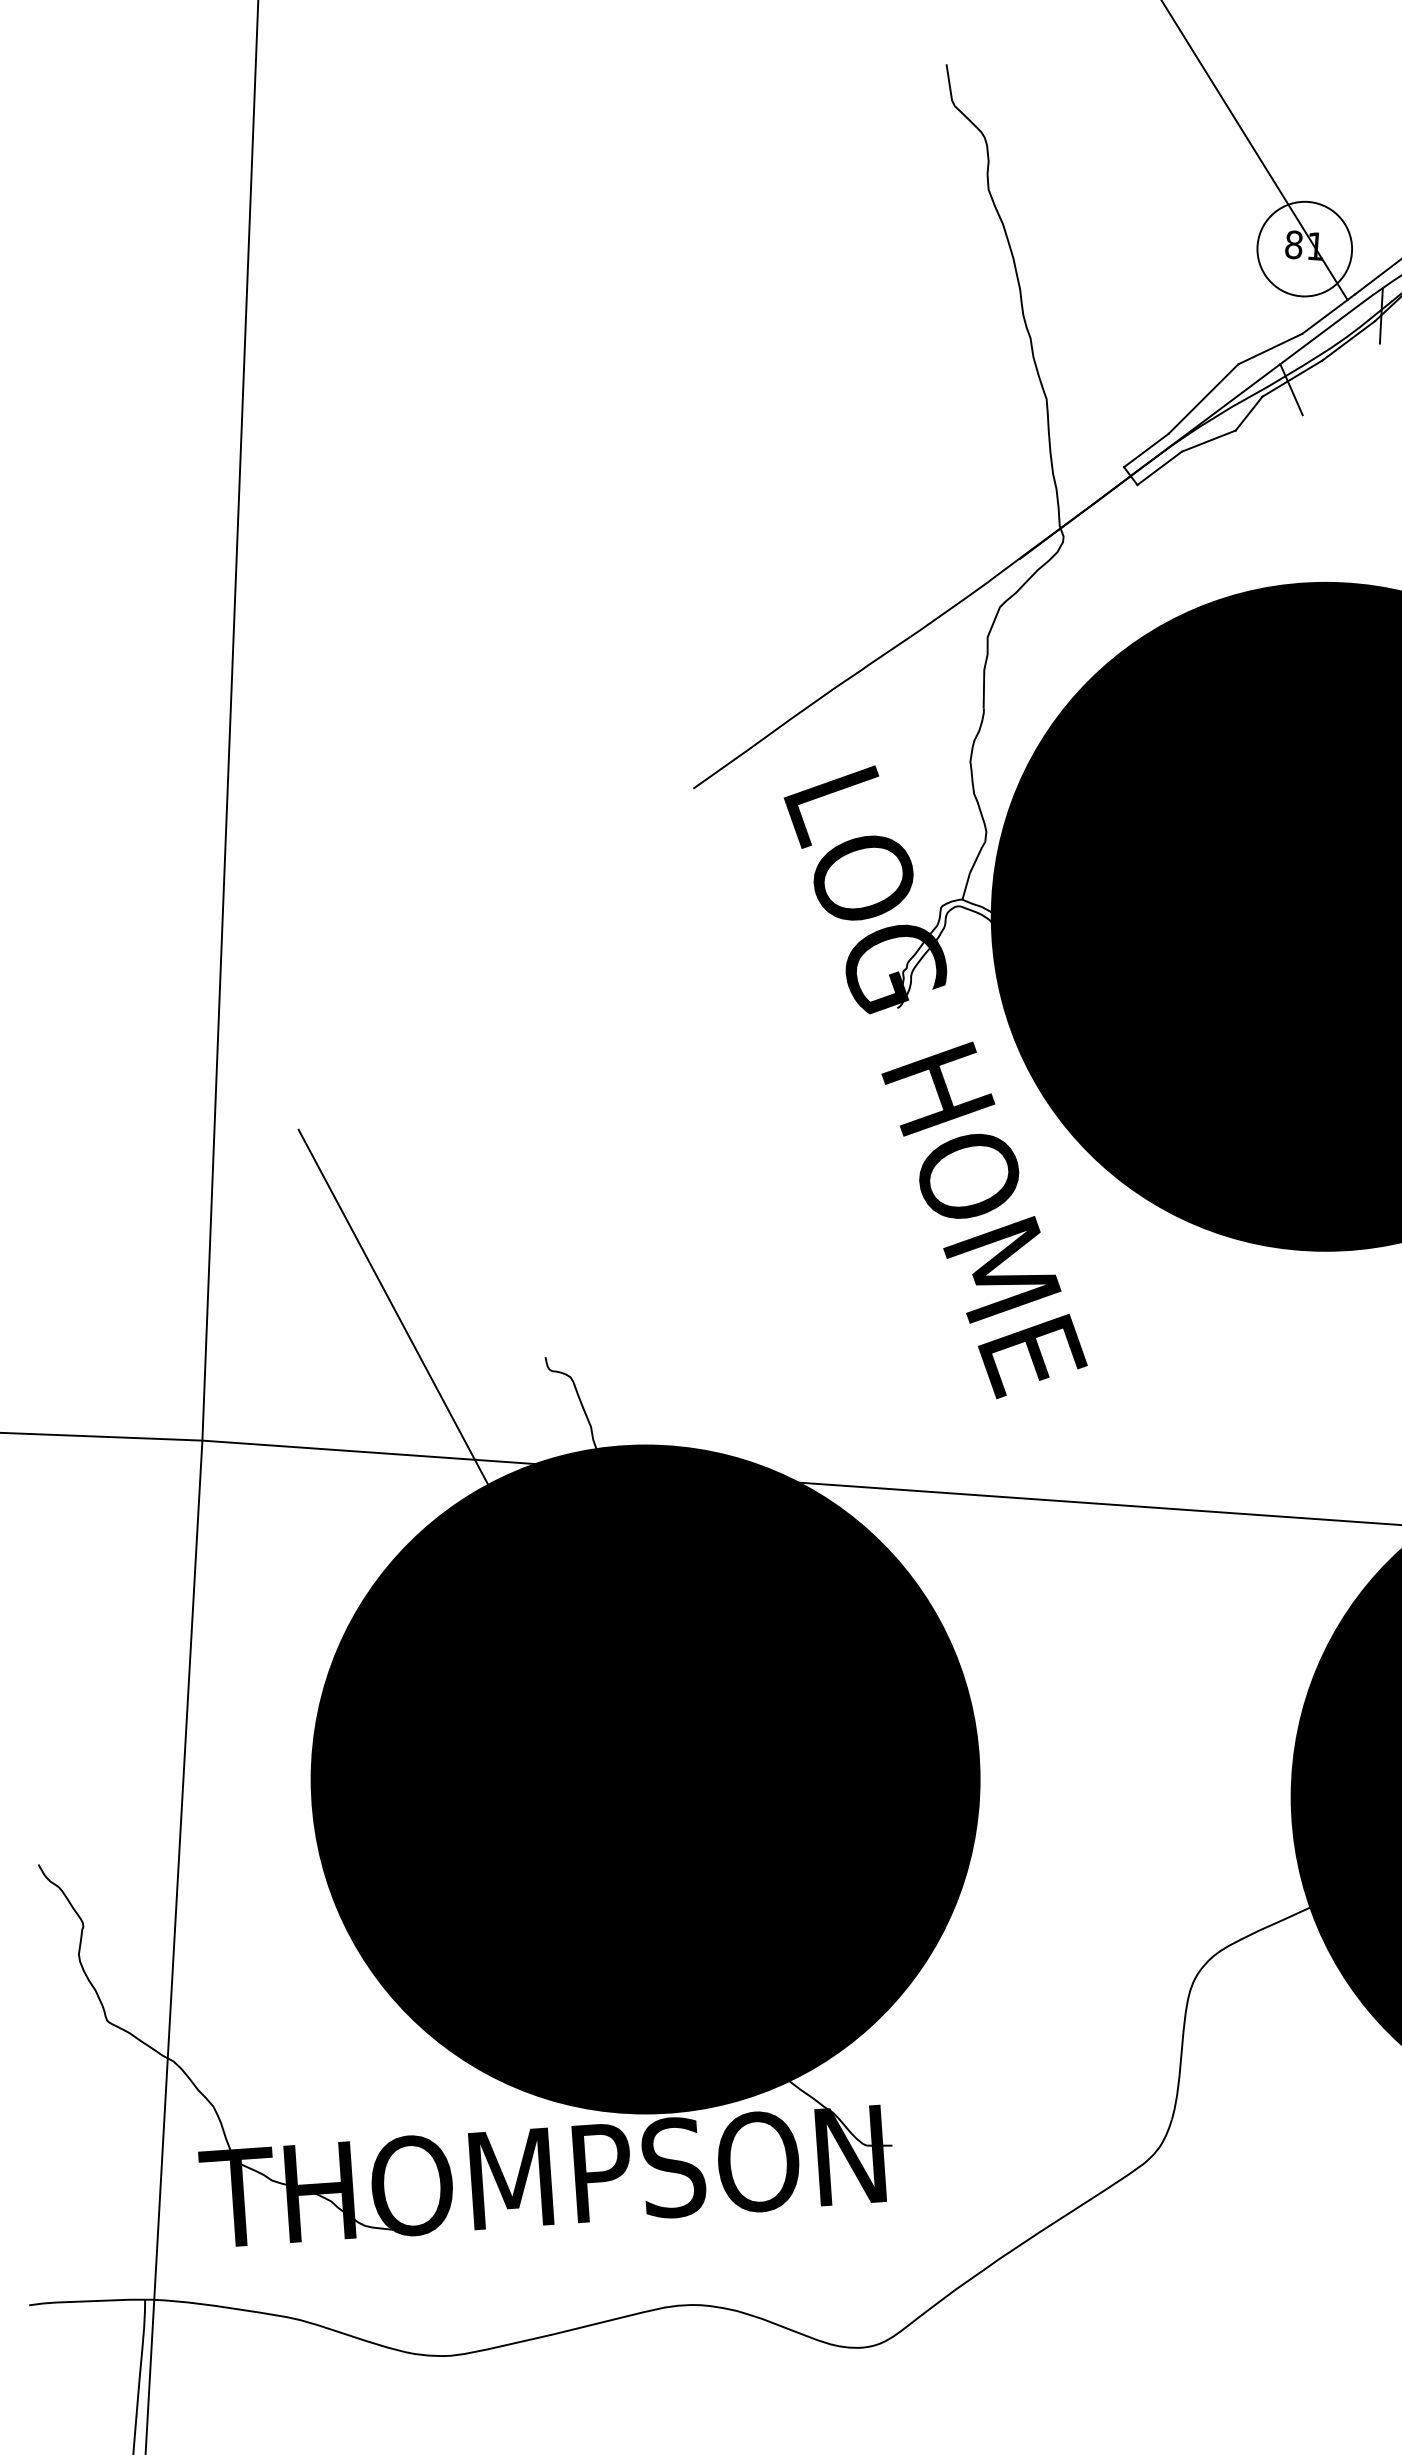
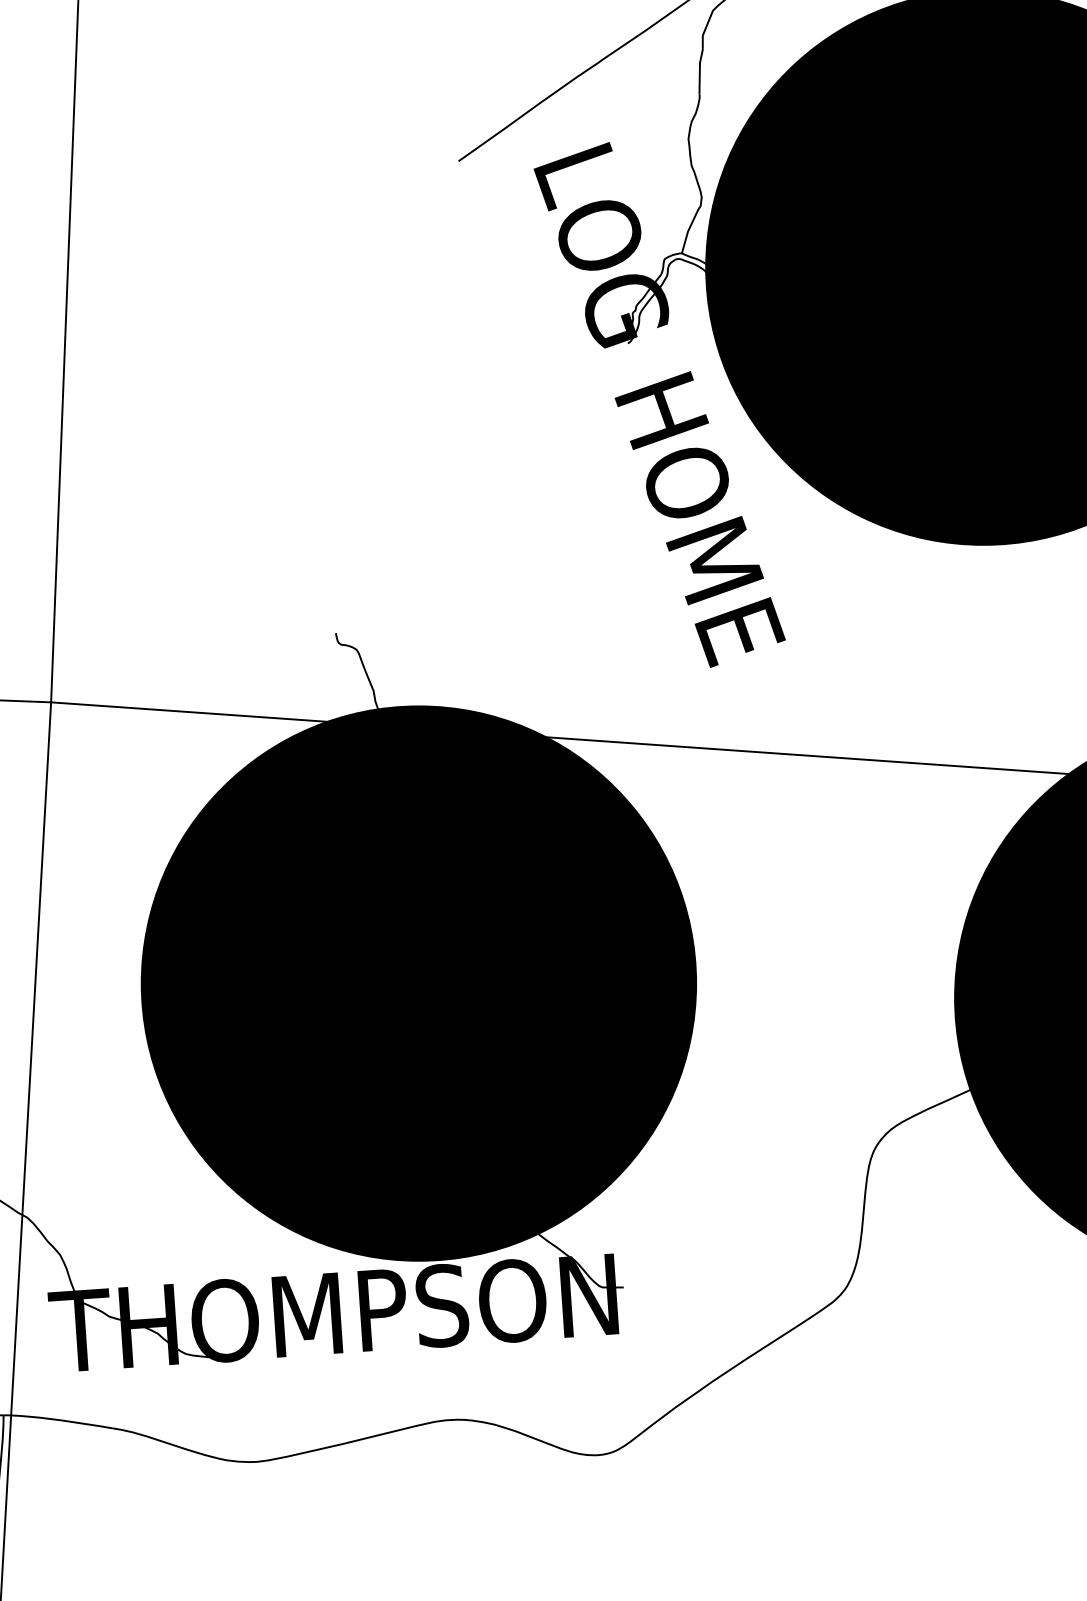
line: (393, 1306) -> (209, 591), removed

